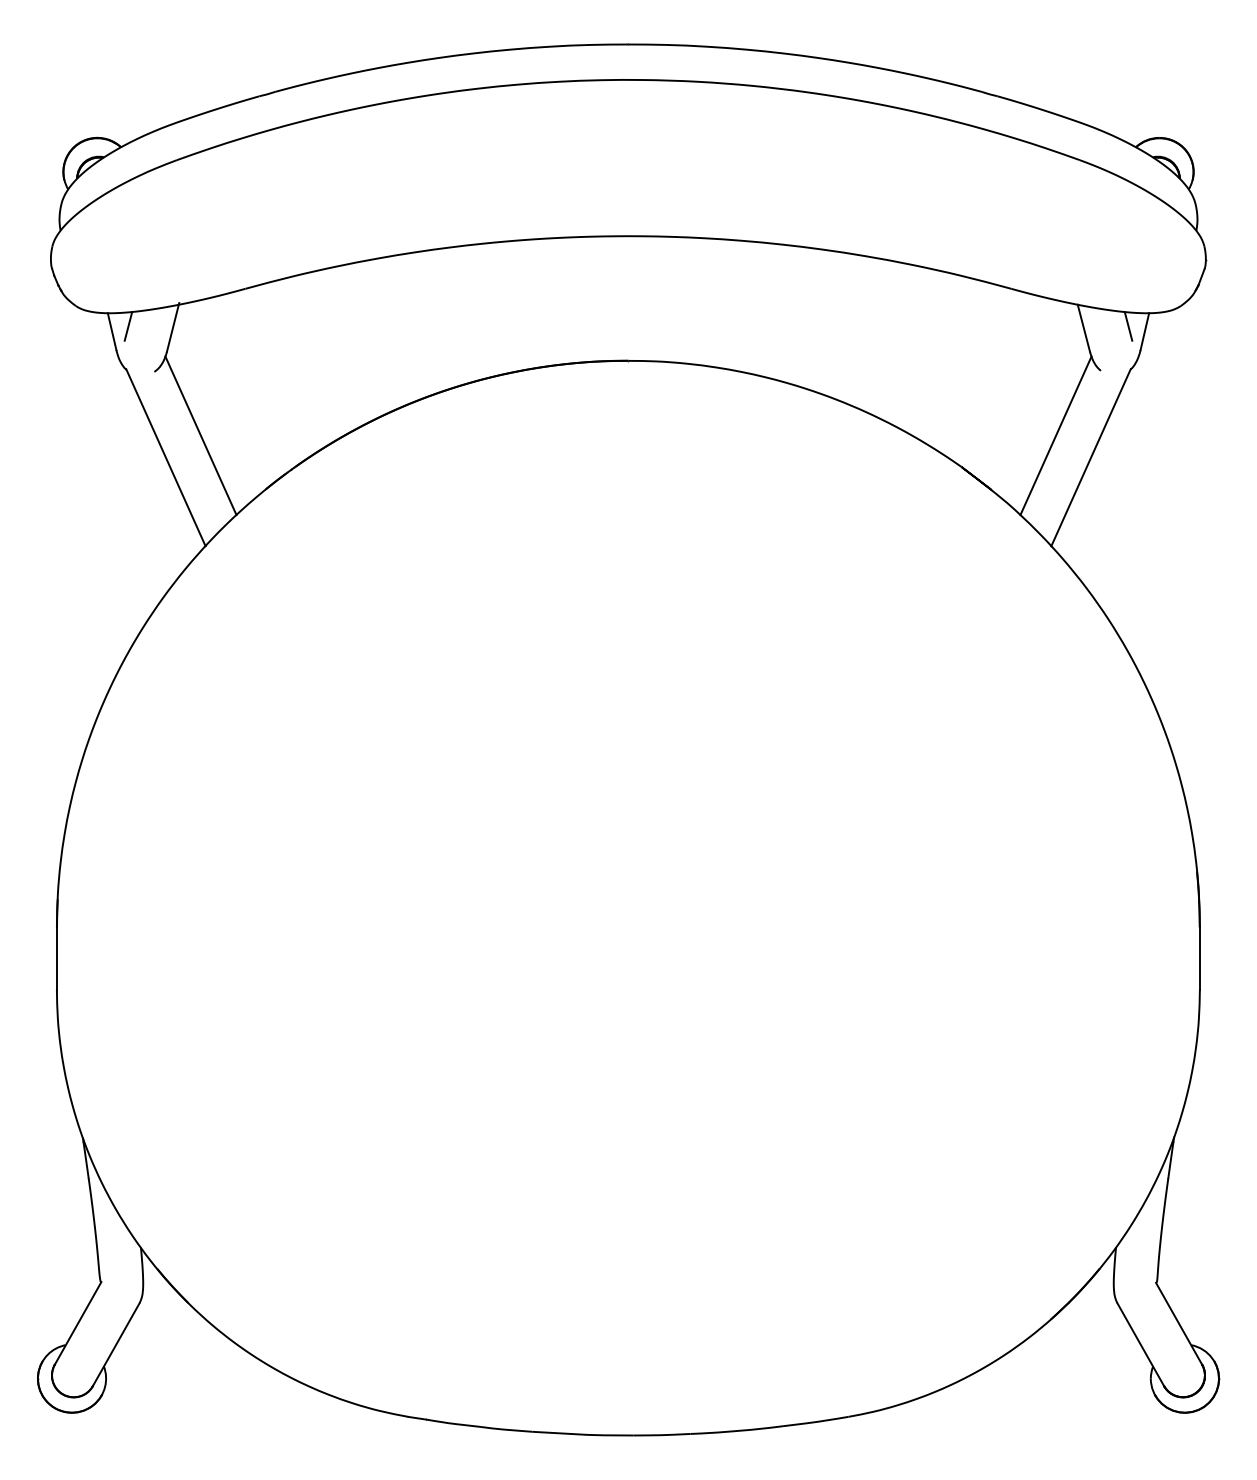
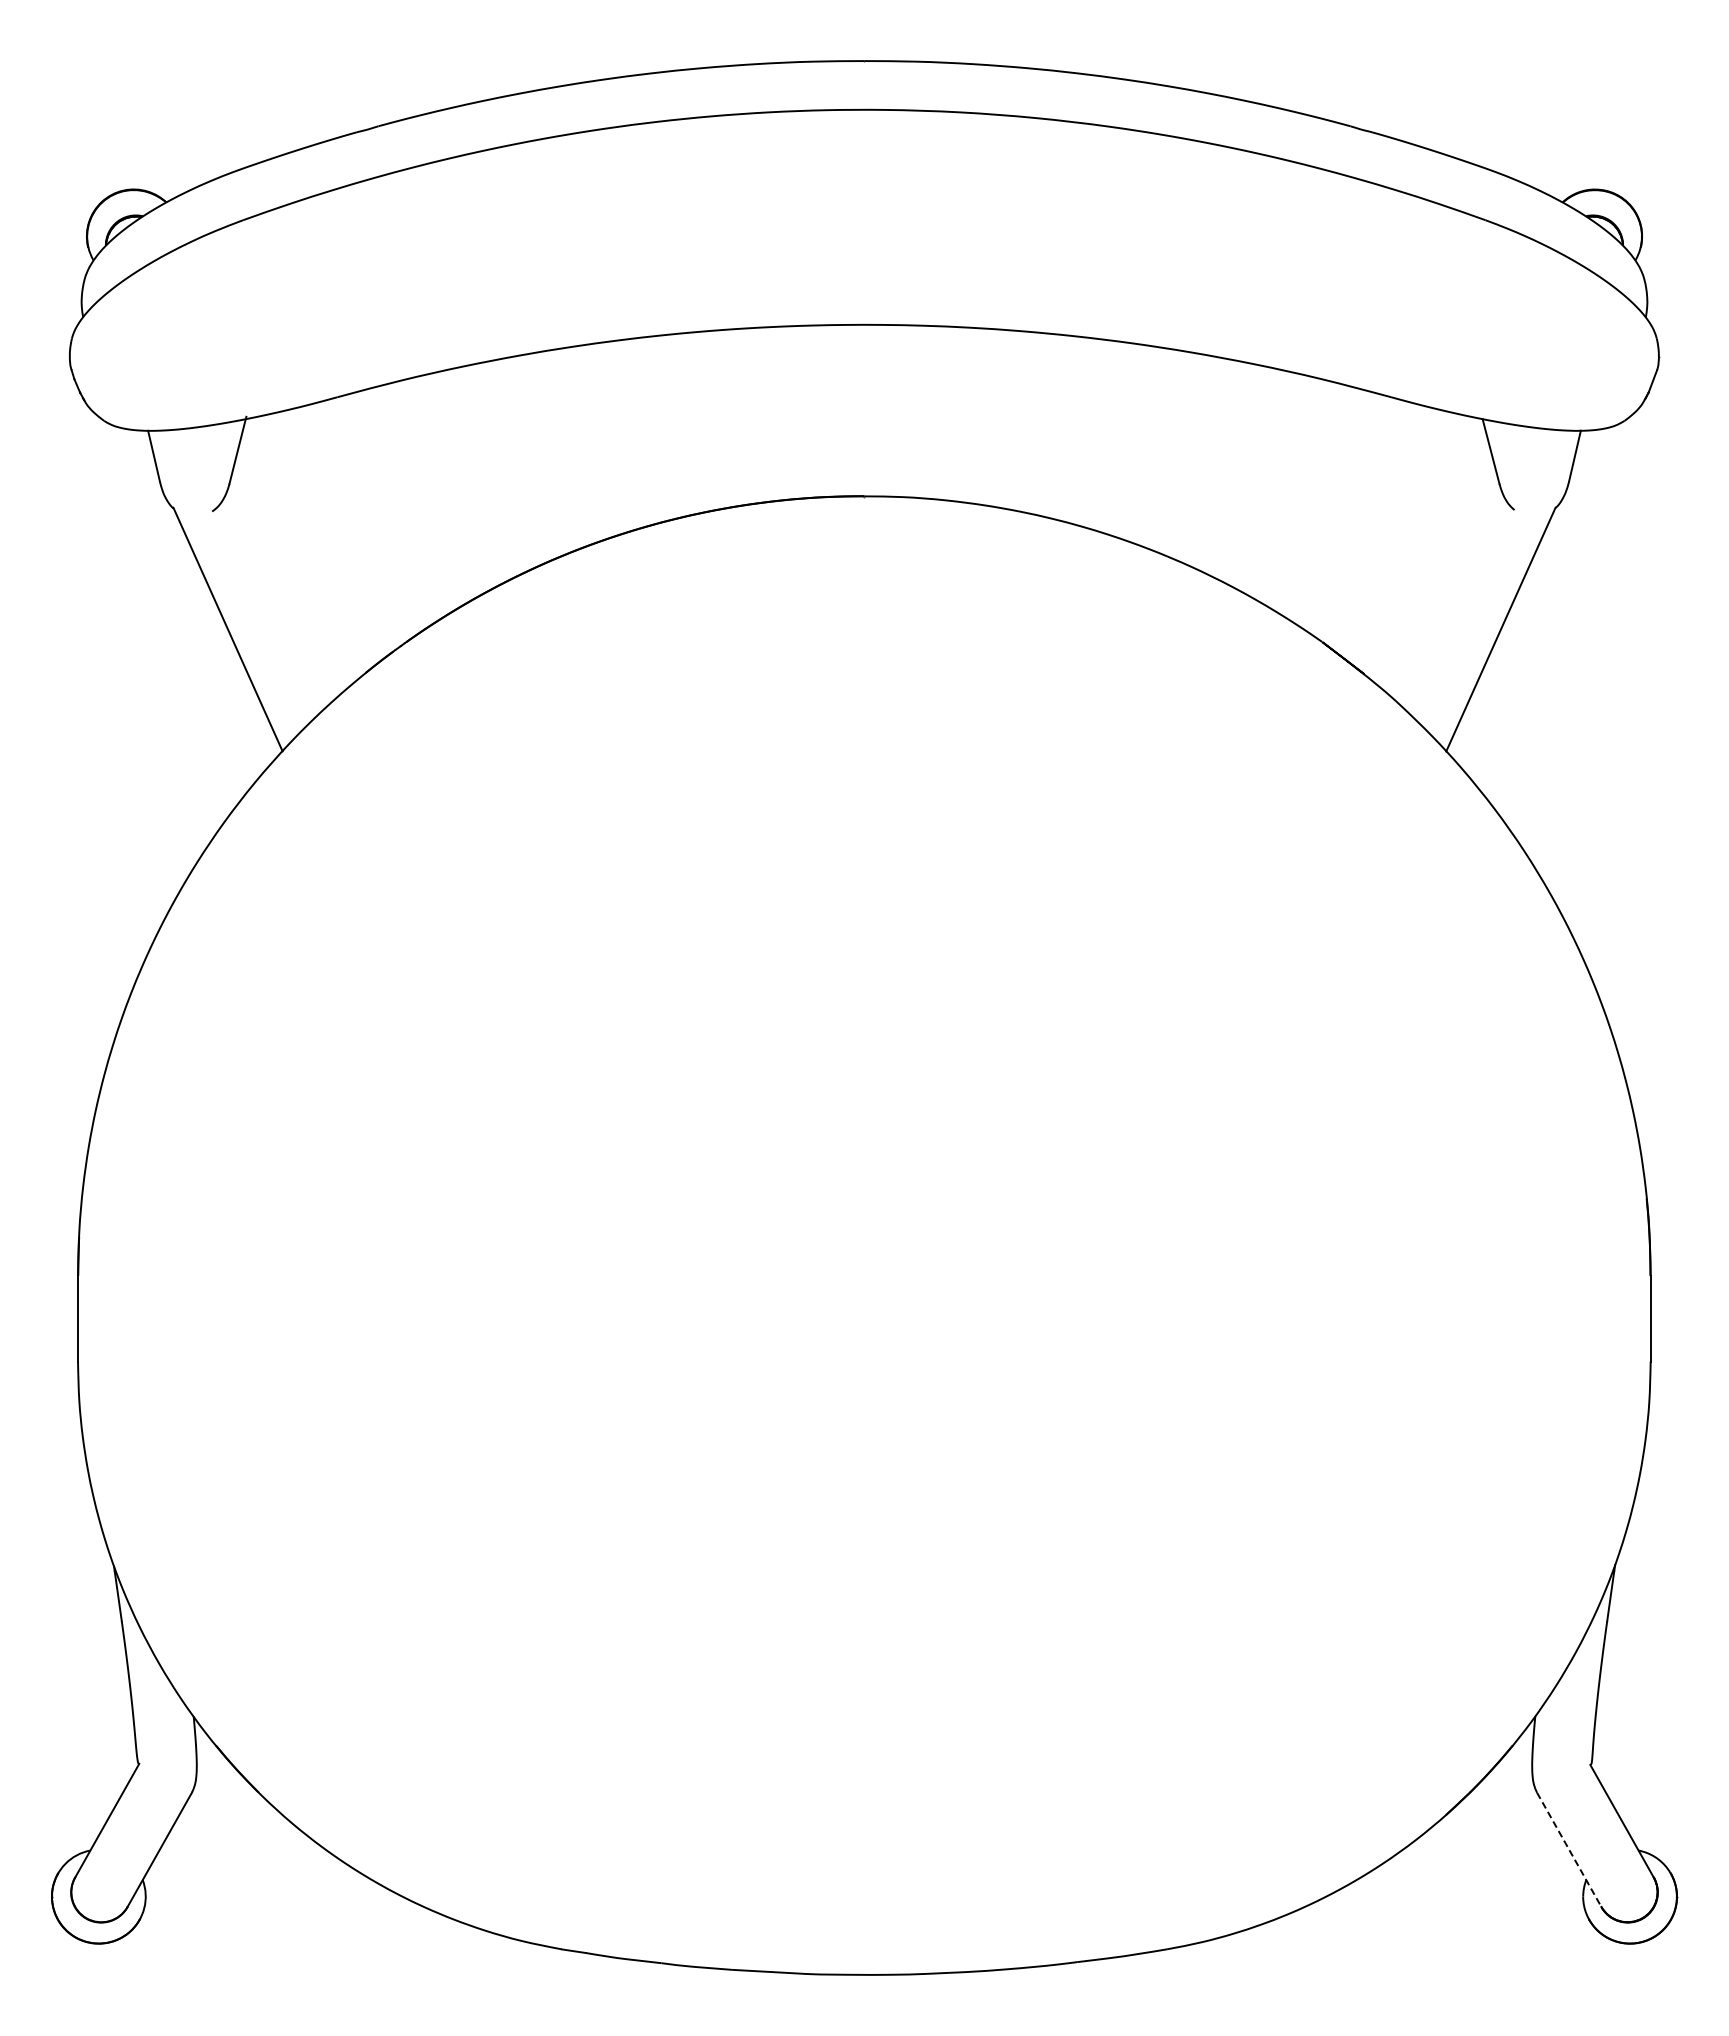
line: (128, 326) -> (176, 448), removed
line: (1128, 326) -> (1552, 448), removed
line: (201, 435) -> (276, 599), removed
line: (1055, 435) -> (1452, 599), removed
line: (1140, 1344) -> (1569, 1849), solid -> dashed

